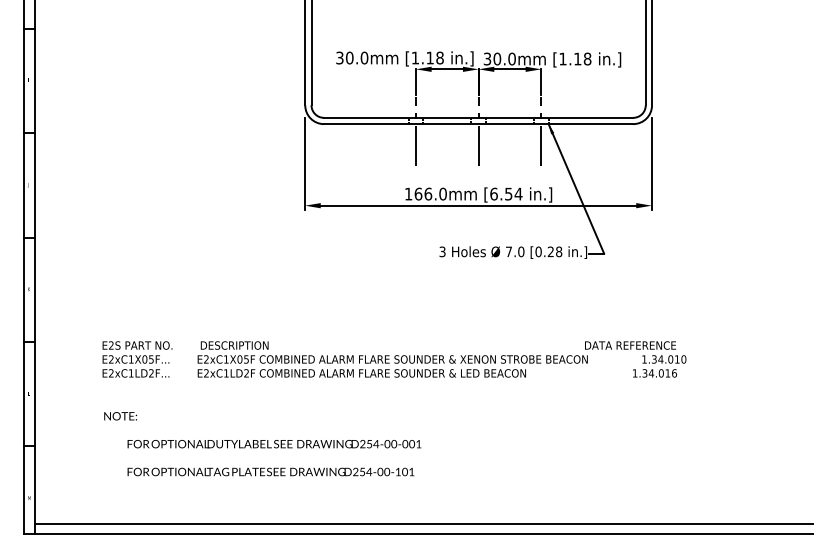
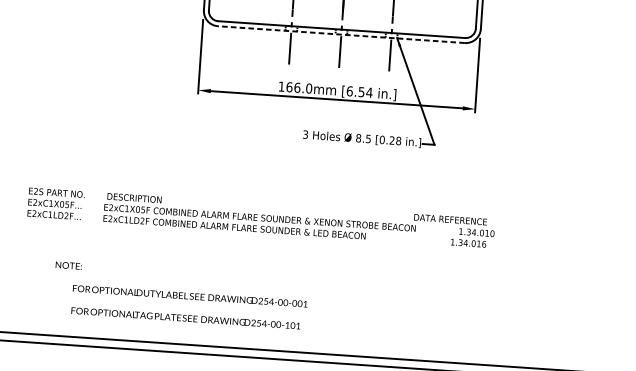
line: (478, 124) -> (341, 34), solid -> dashed
text: (514, 251) -> (363, 138), 7.0 -> 8.5
text: (262, 444) -> (180, 295), moved

